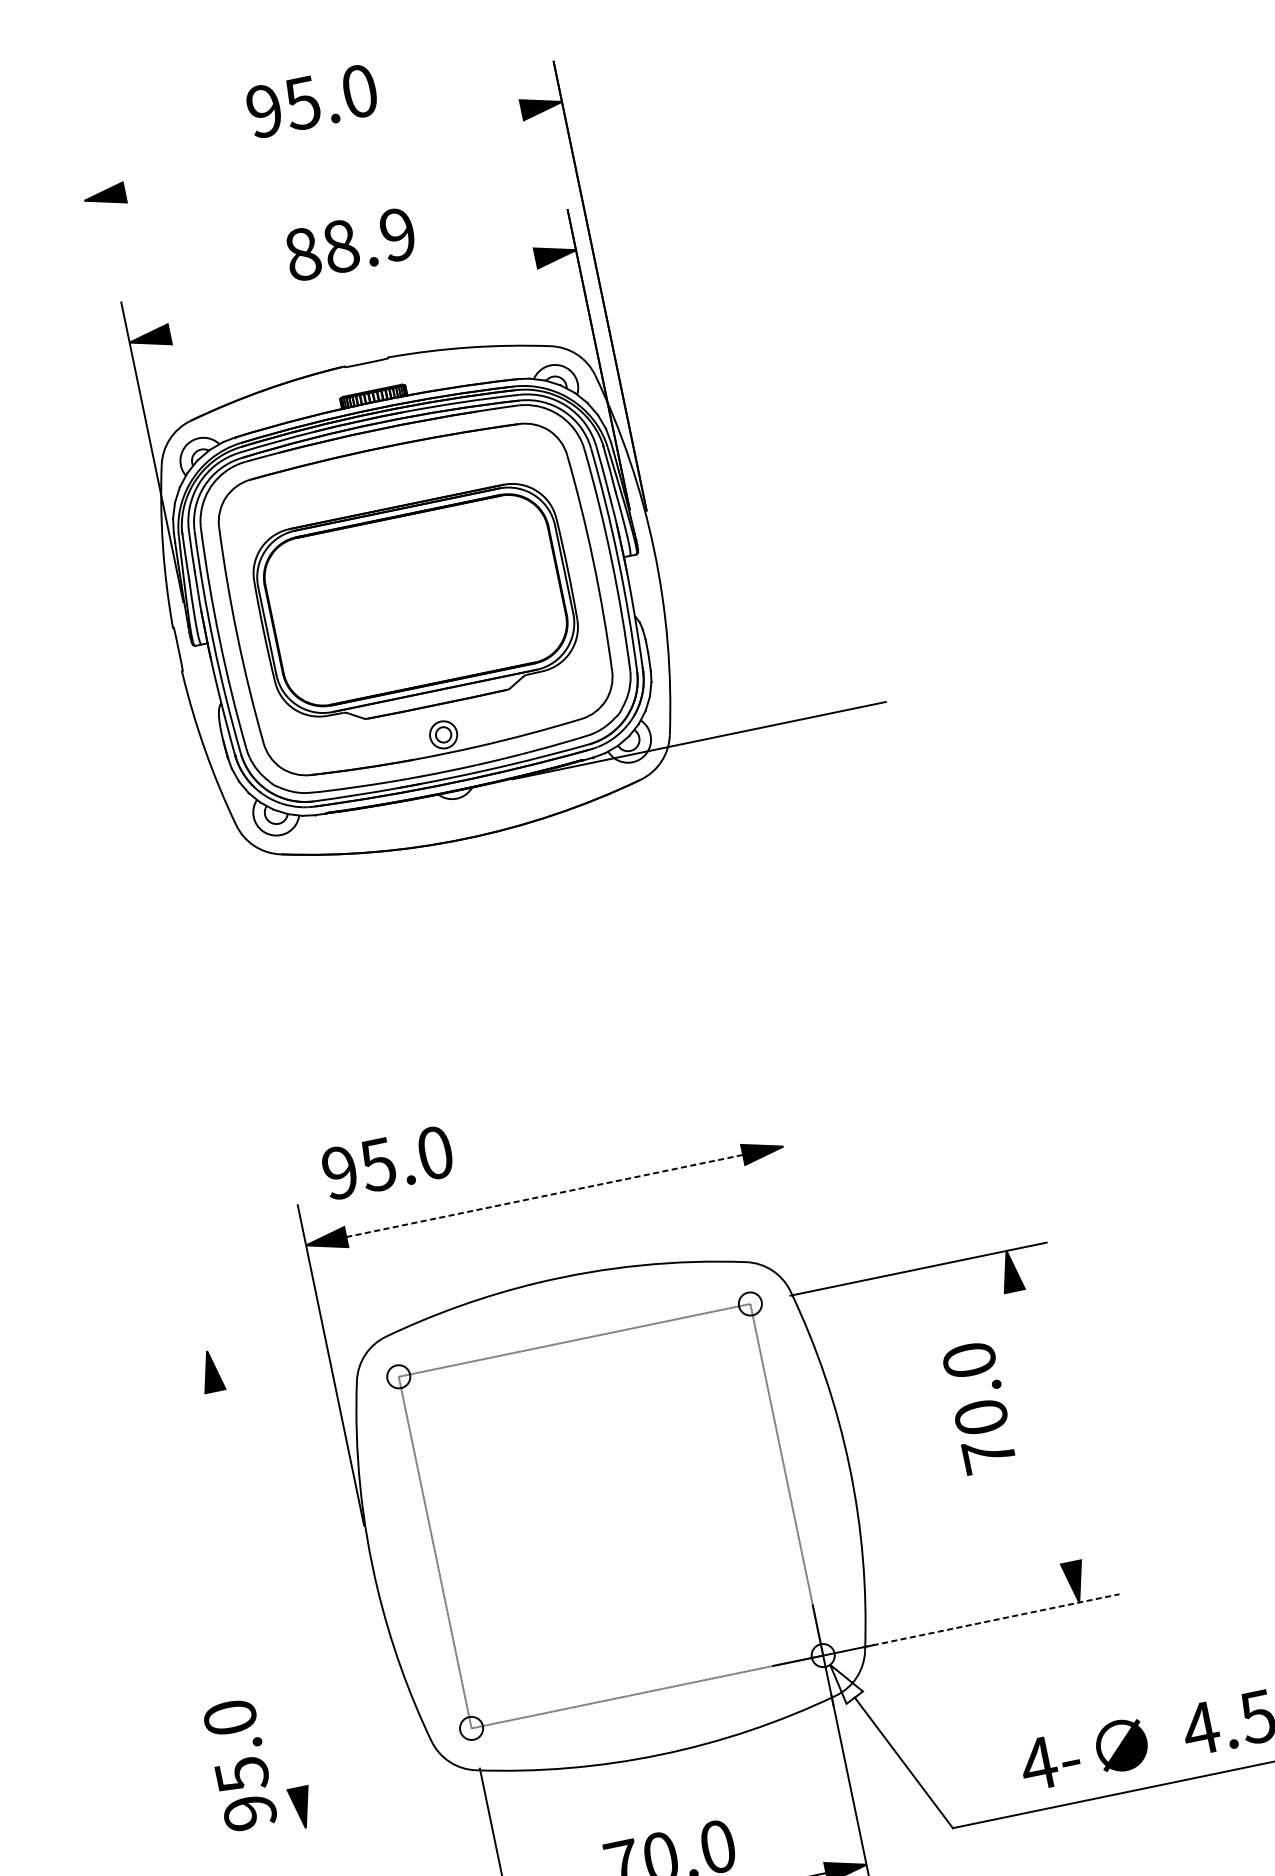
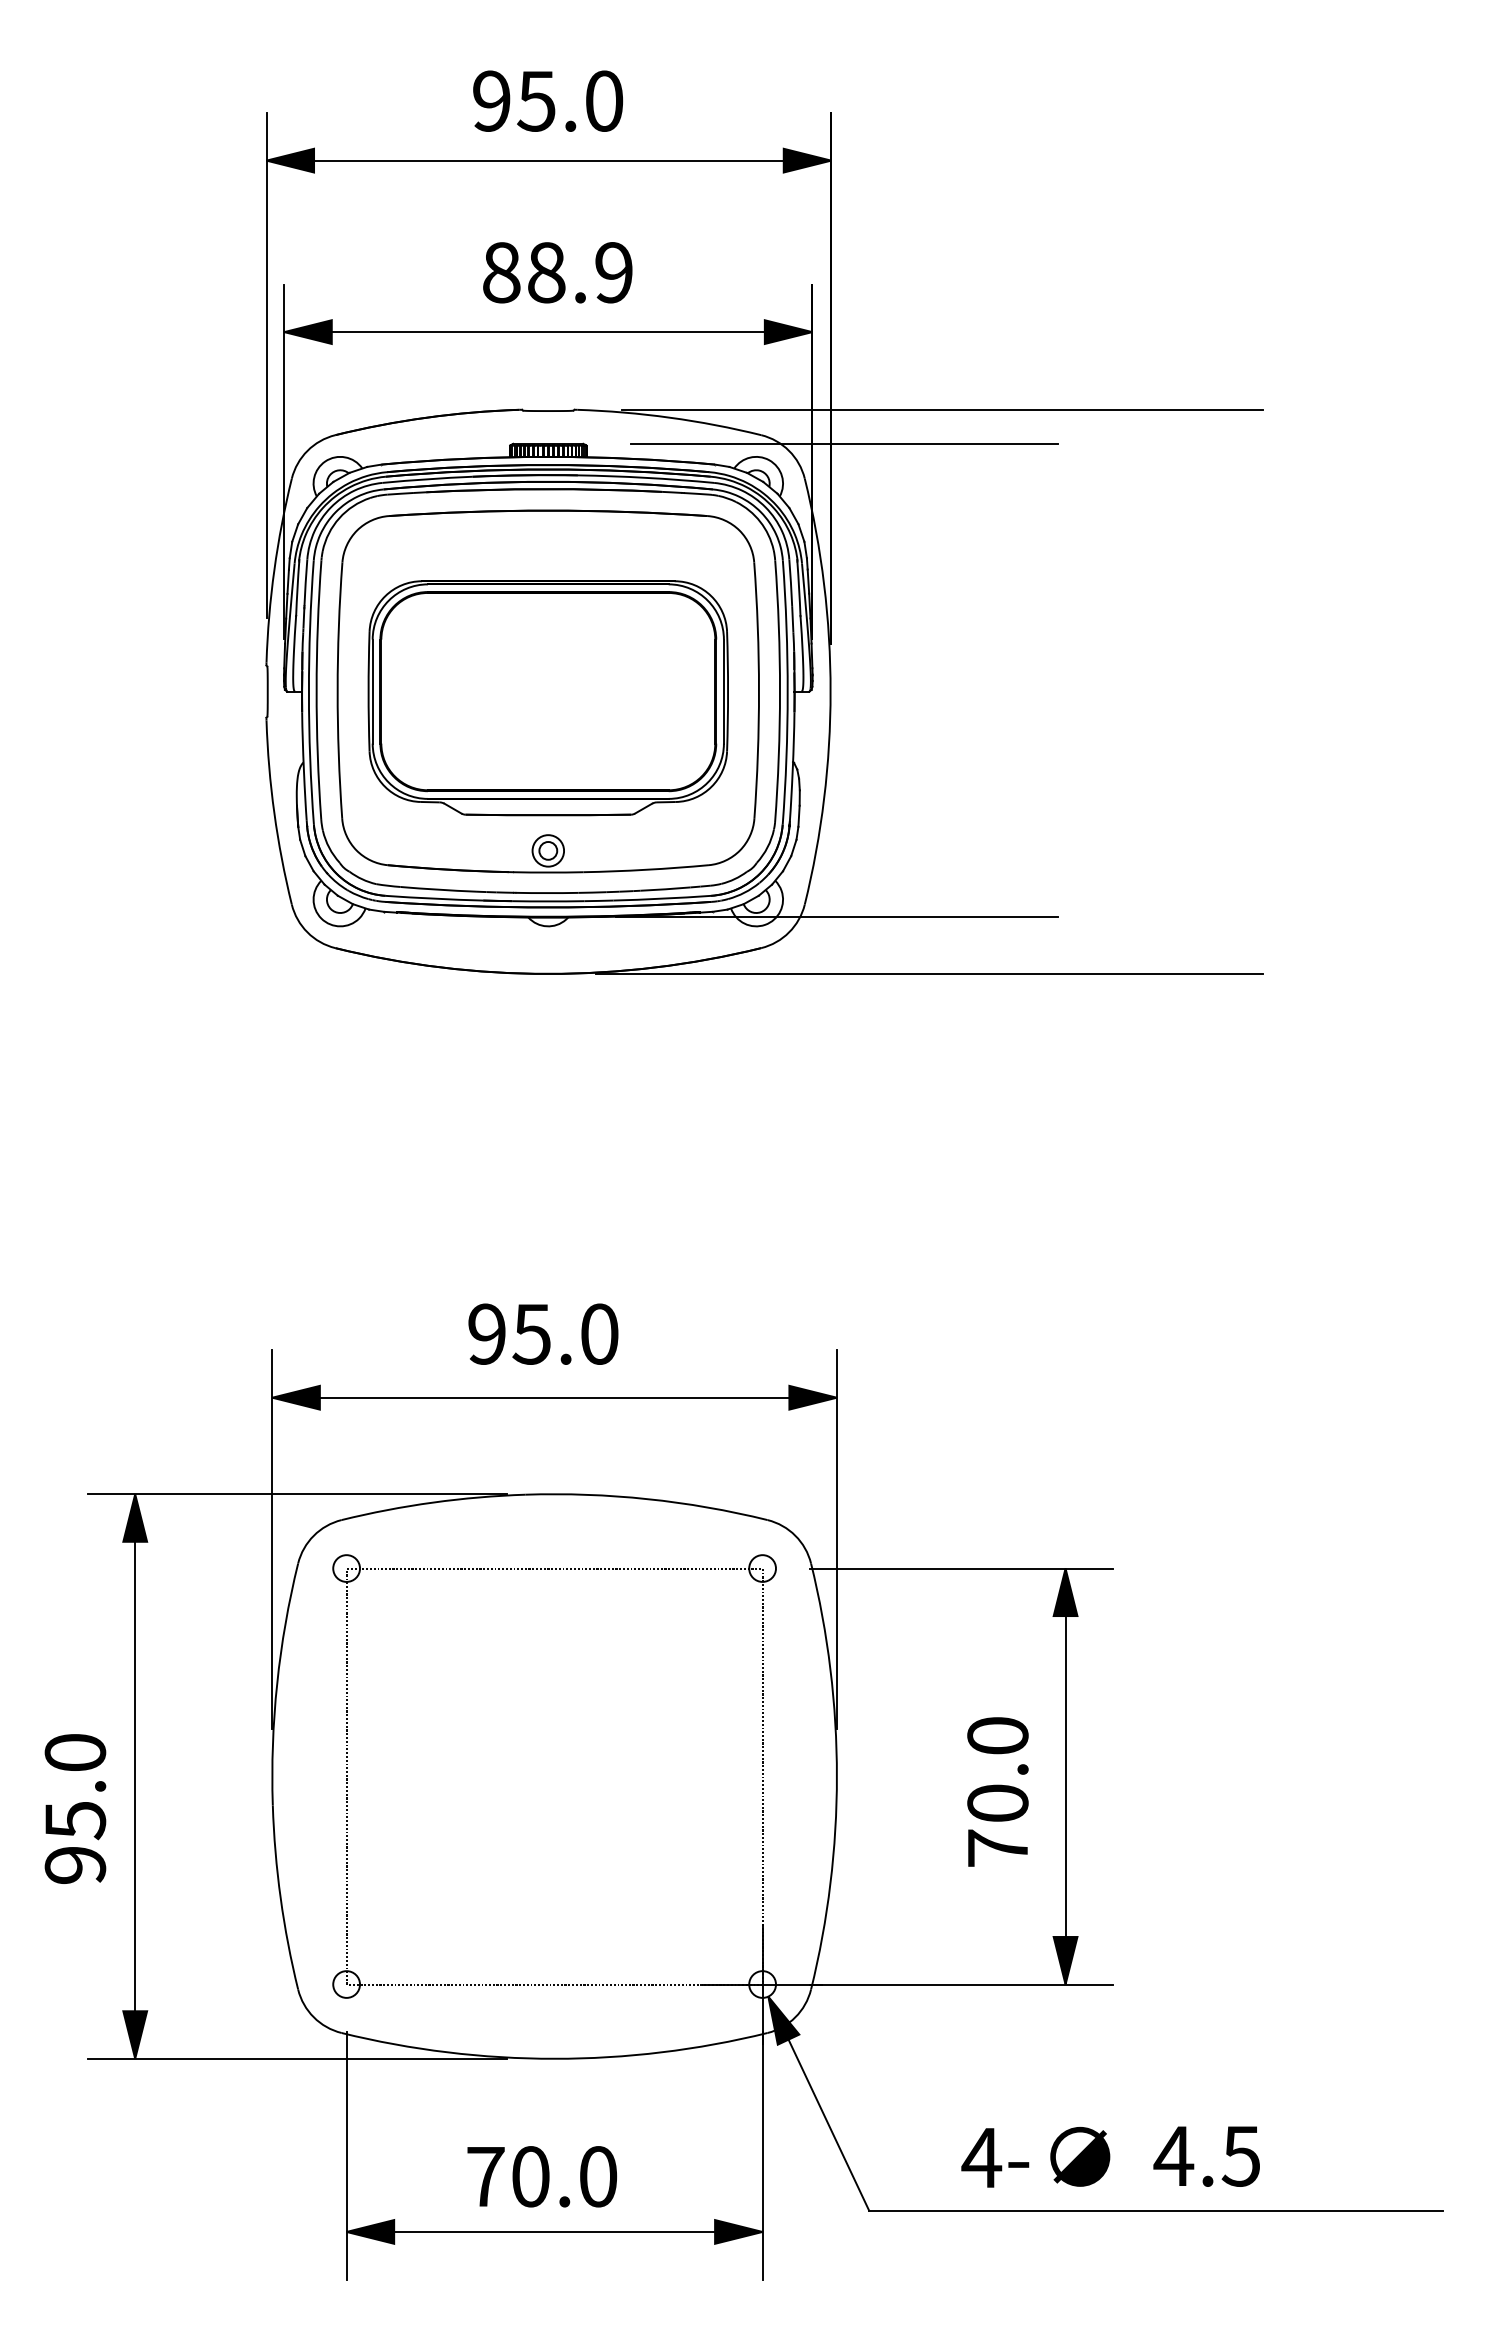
line: (322, 151) -> (548, 160), added
line: (698, 292) -> (941, 409), added
line: (352, 296) -> (547, 332), added
line: (621, 338) -> (843, 443), added
line: (120, 373) -> (266, 365), added
line: (786, 772) -> (928, 974), added
text: (387, 1162) -> (543, 1333), moved
line: (544, 1195) -> (554, 1397), dashed -> solid
line: (807, 1266) -> (836, 1539), added
line: (344, 1322) -> (297, 1494), added
text: (978, 1407) -> (997, 1791), moved
line: (1042, 1426) -> (1065, 1776), added
line: (256, 1589) -> (135, 1776), added
line: (992, 1620) -> (962, 1984), dashed -> solid
fill: (847, 1682) -> (783, 2020), added
text: (240, 1764) -> (75, 1808), moved
line: (443, 1799) -> (297, 2058), added

